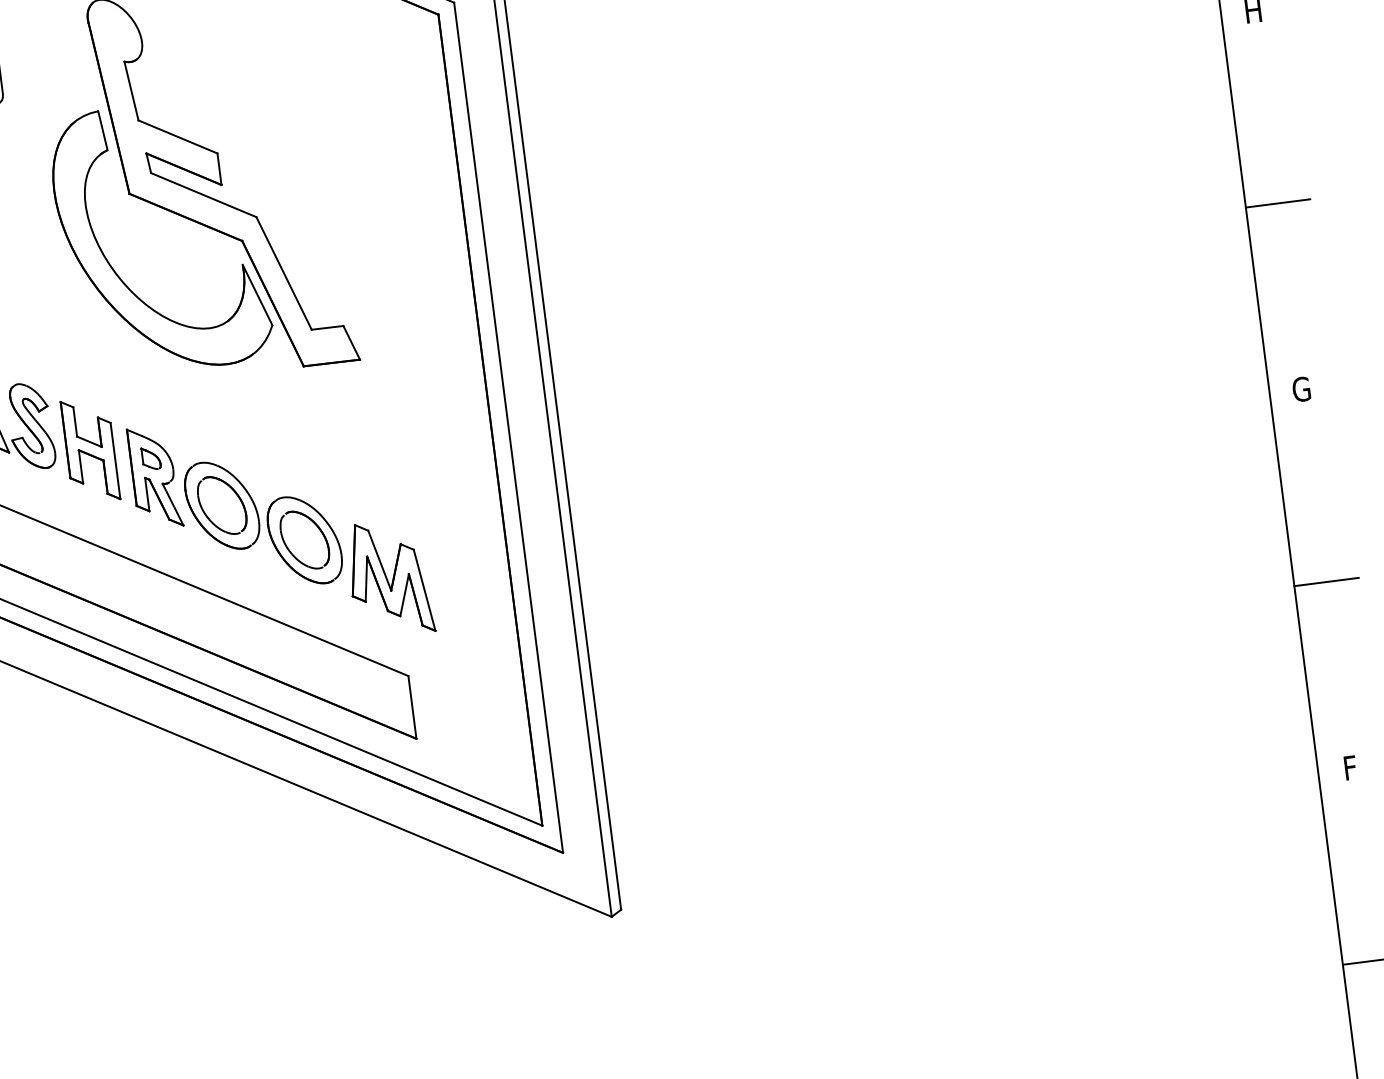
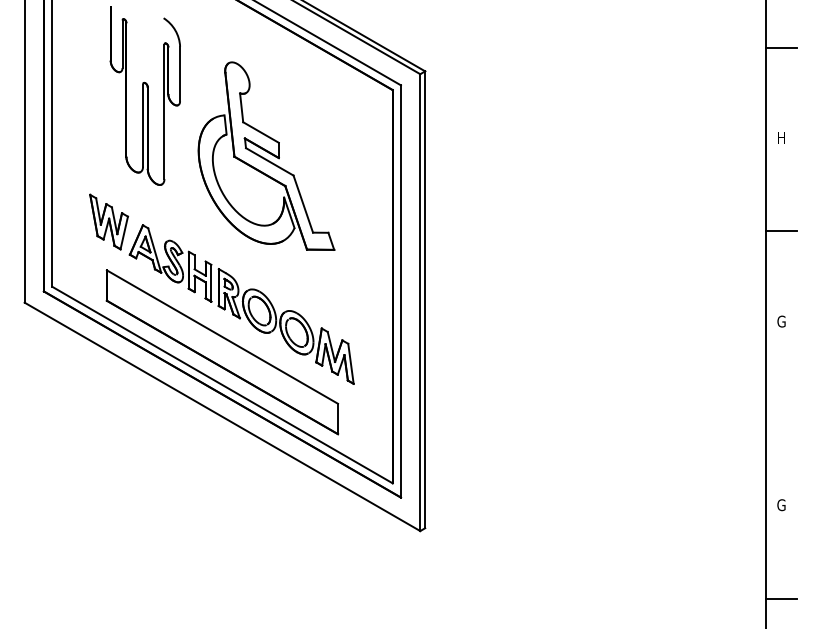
line: (1326, 583) -> (781, 415), removed
text: (1349, 768) -> (781, 505), F -> G

